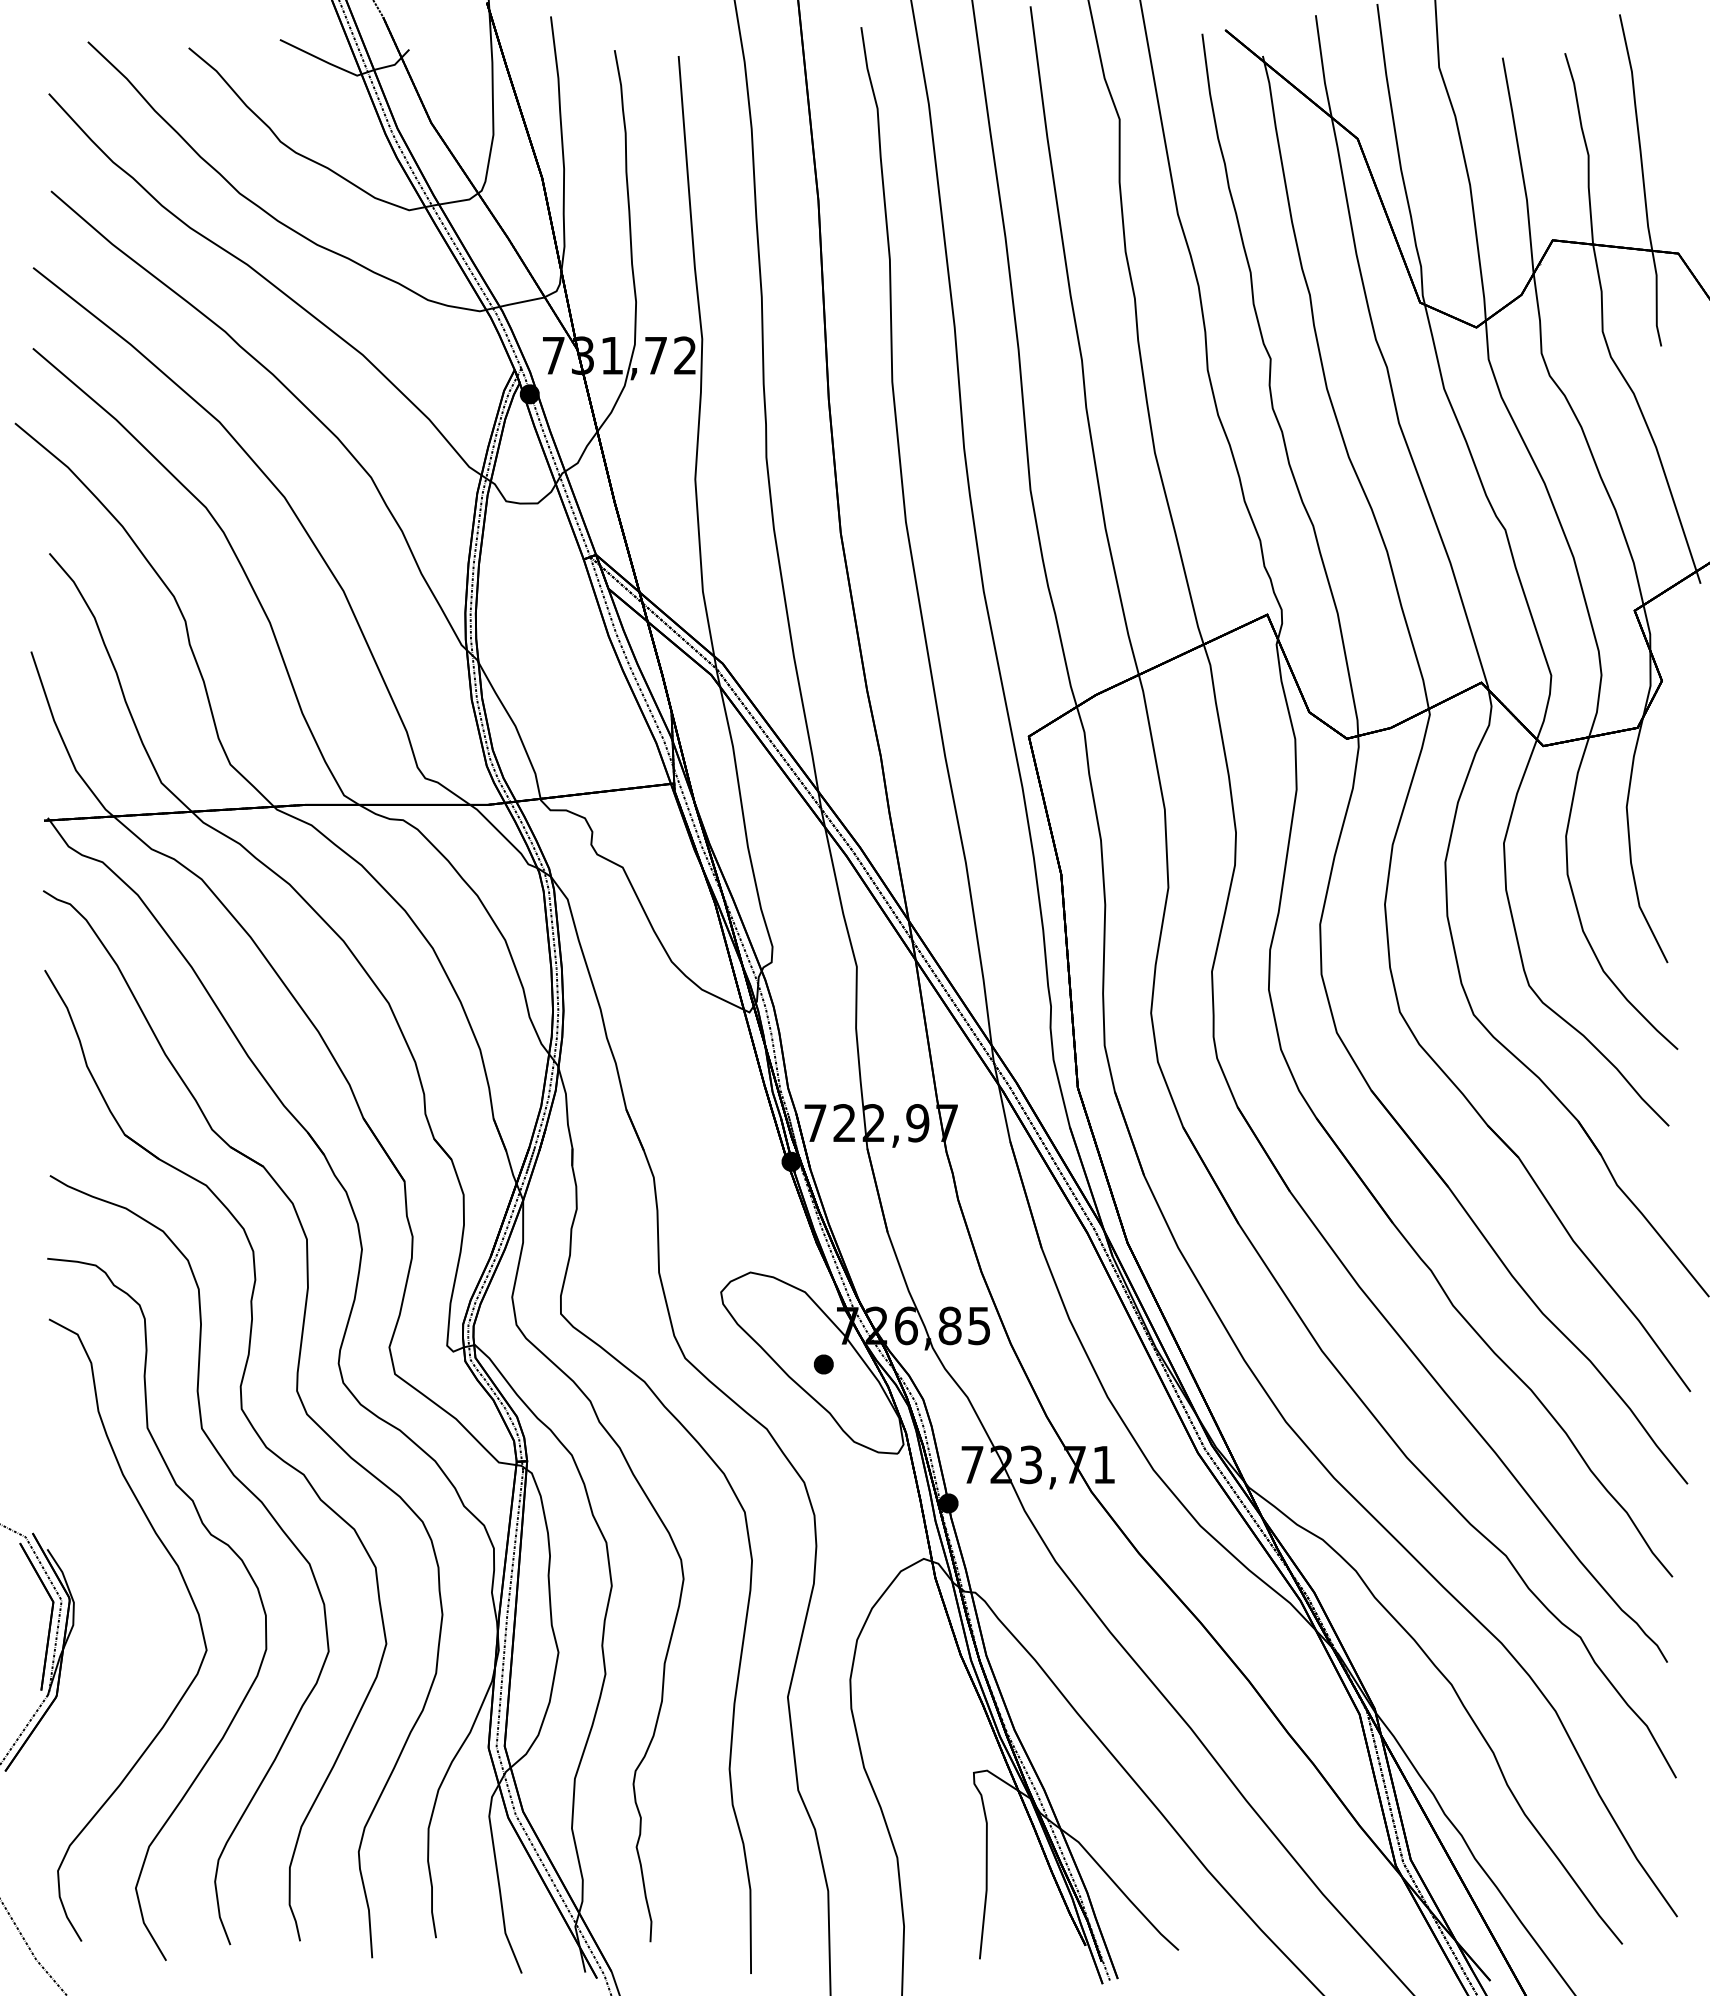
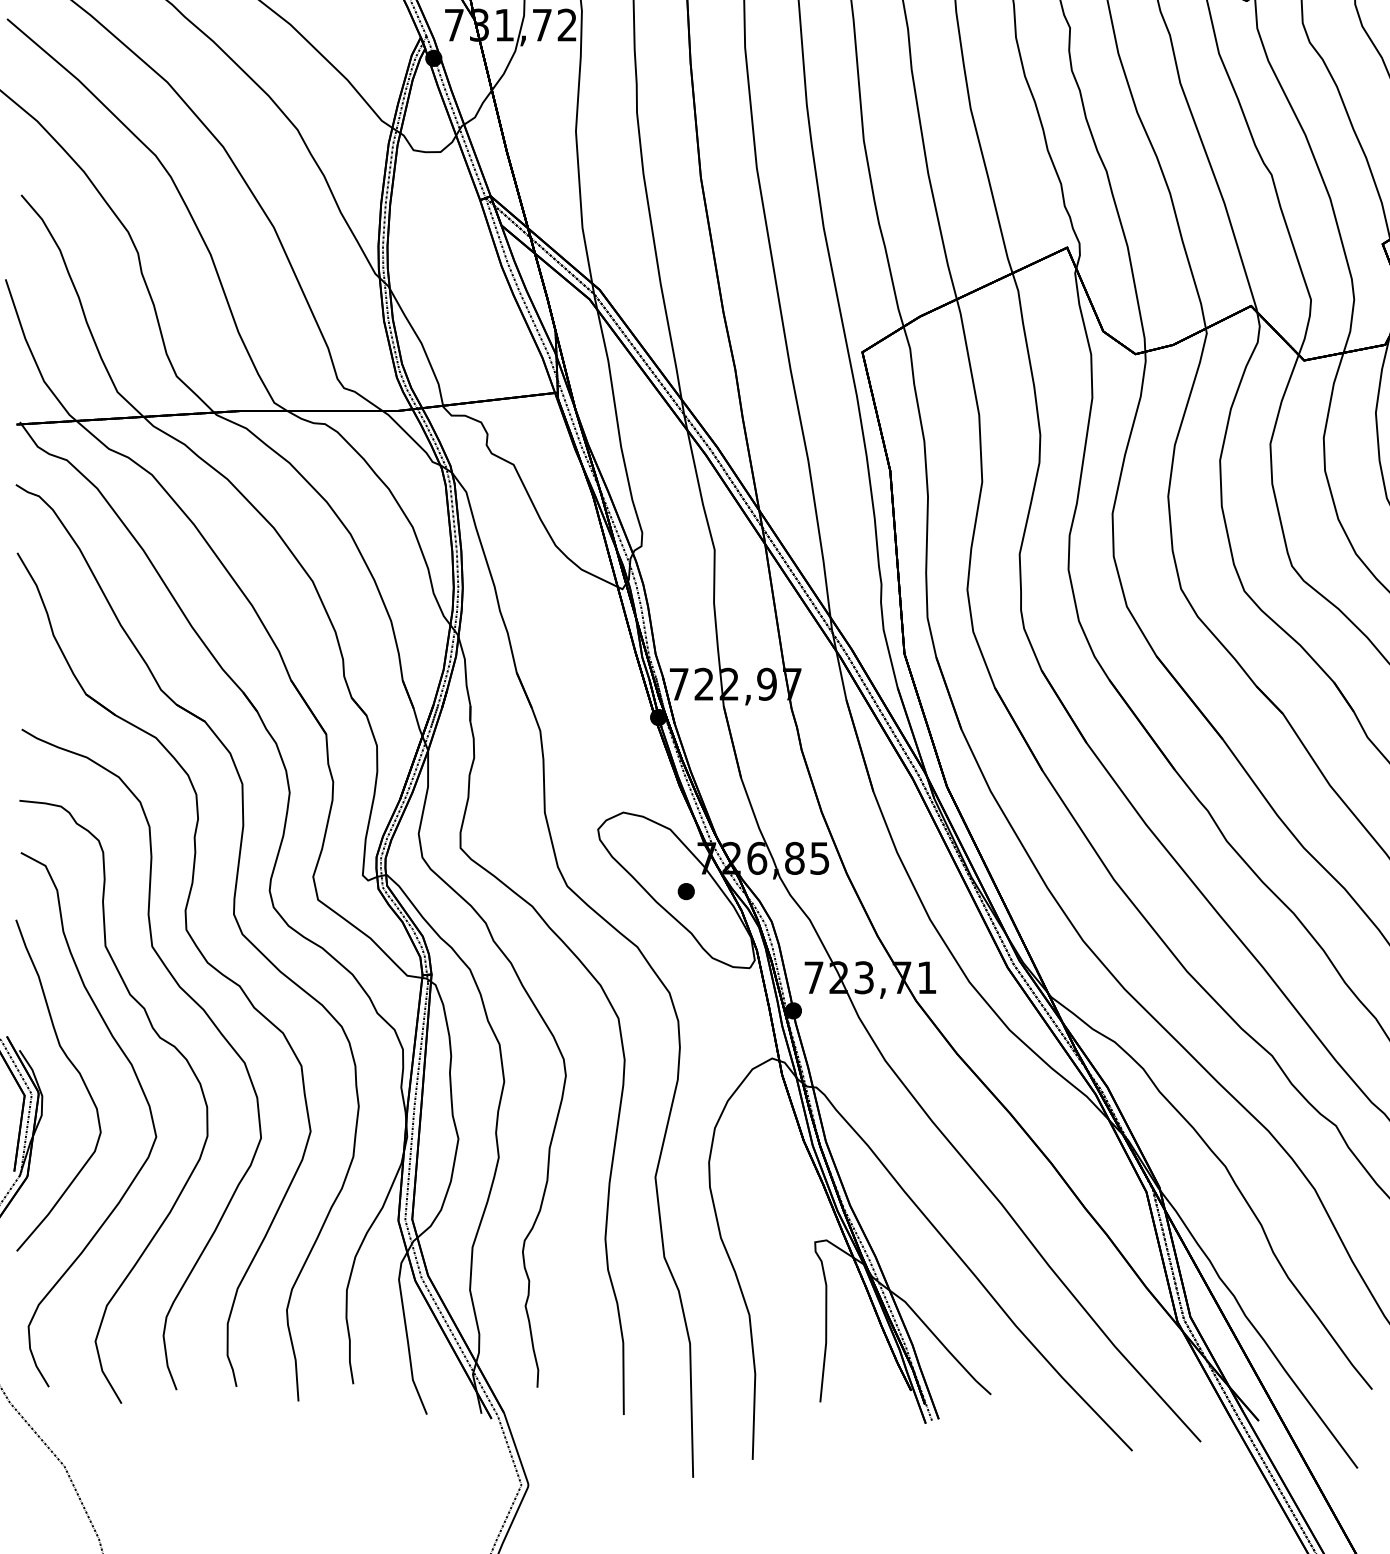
part: (115, 1575) -> (78, 1072), added

